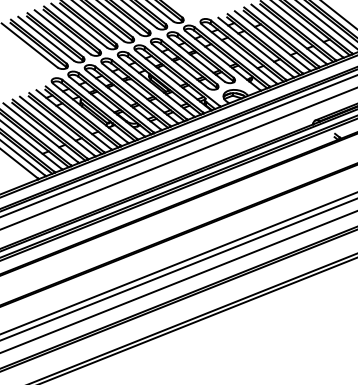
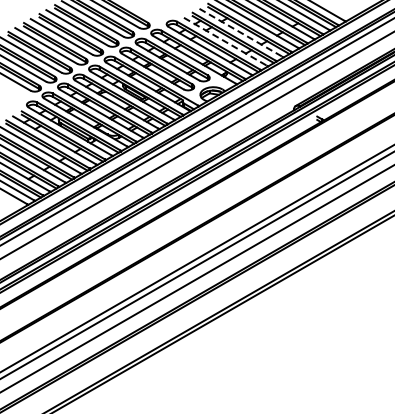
line: (272, 41) -> (241, 33), solid -> dashed
line: (256, 48) -> (226, 42), solid -> dashed

